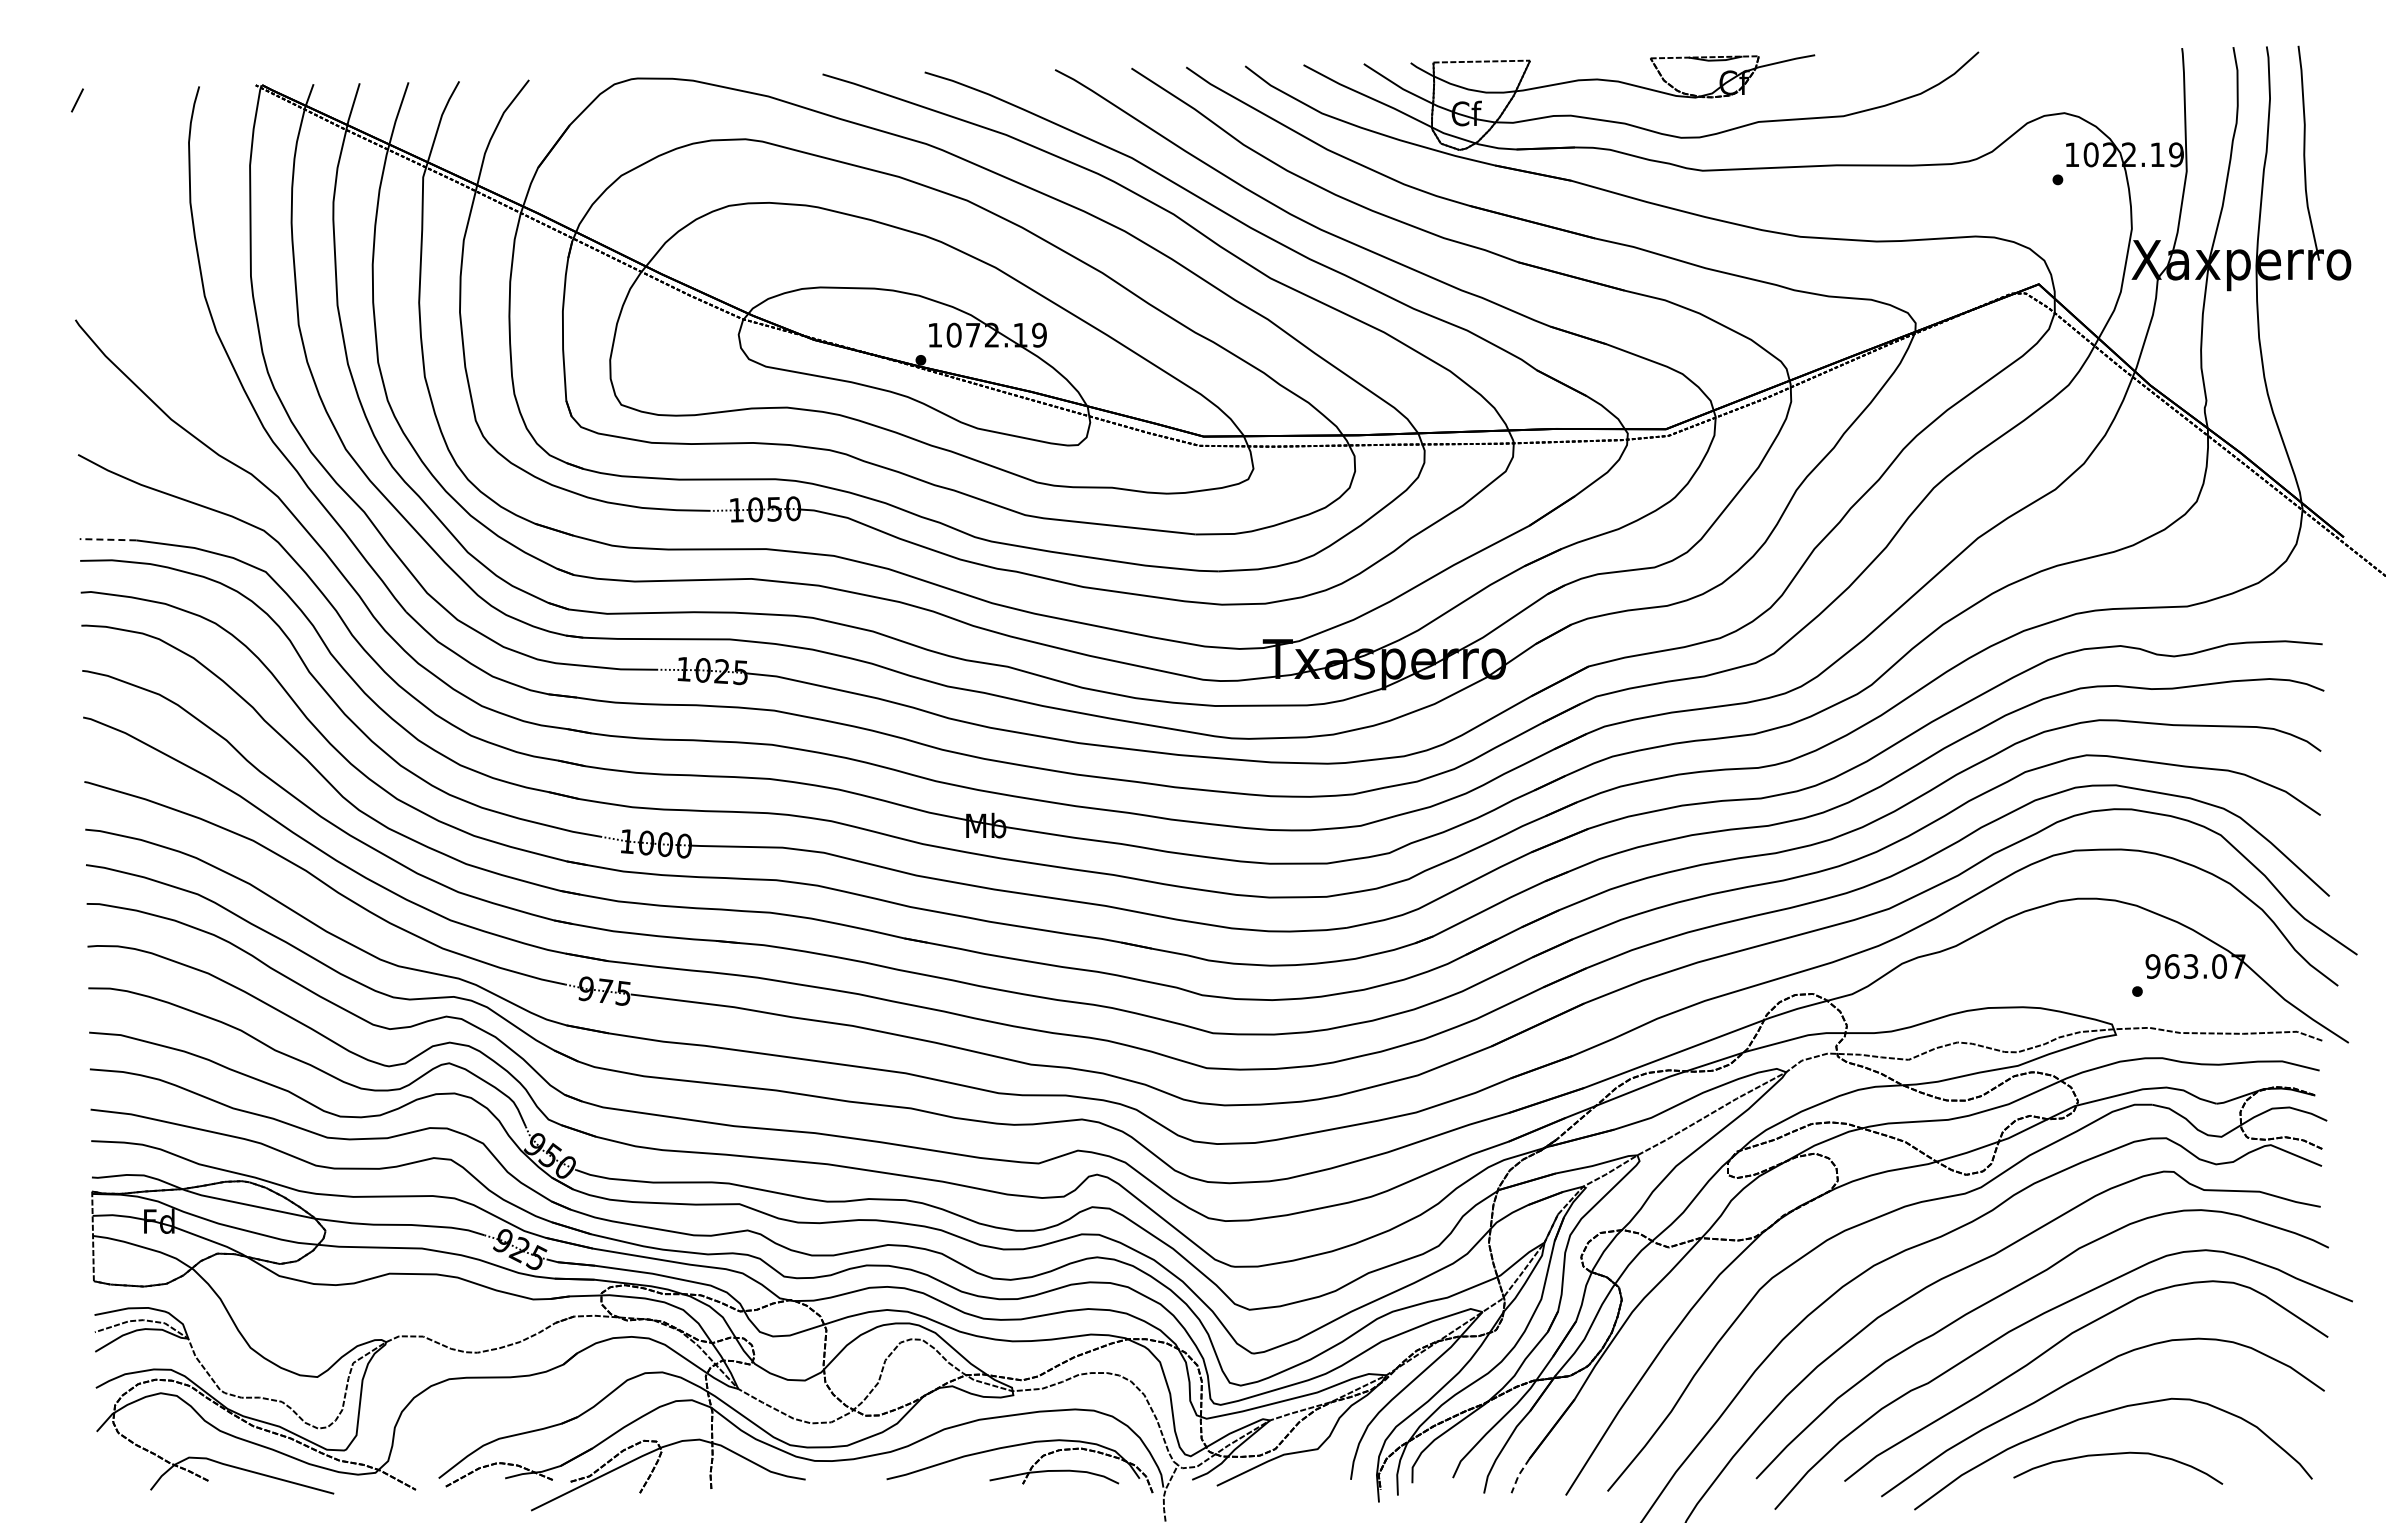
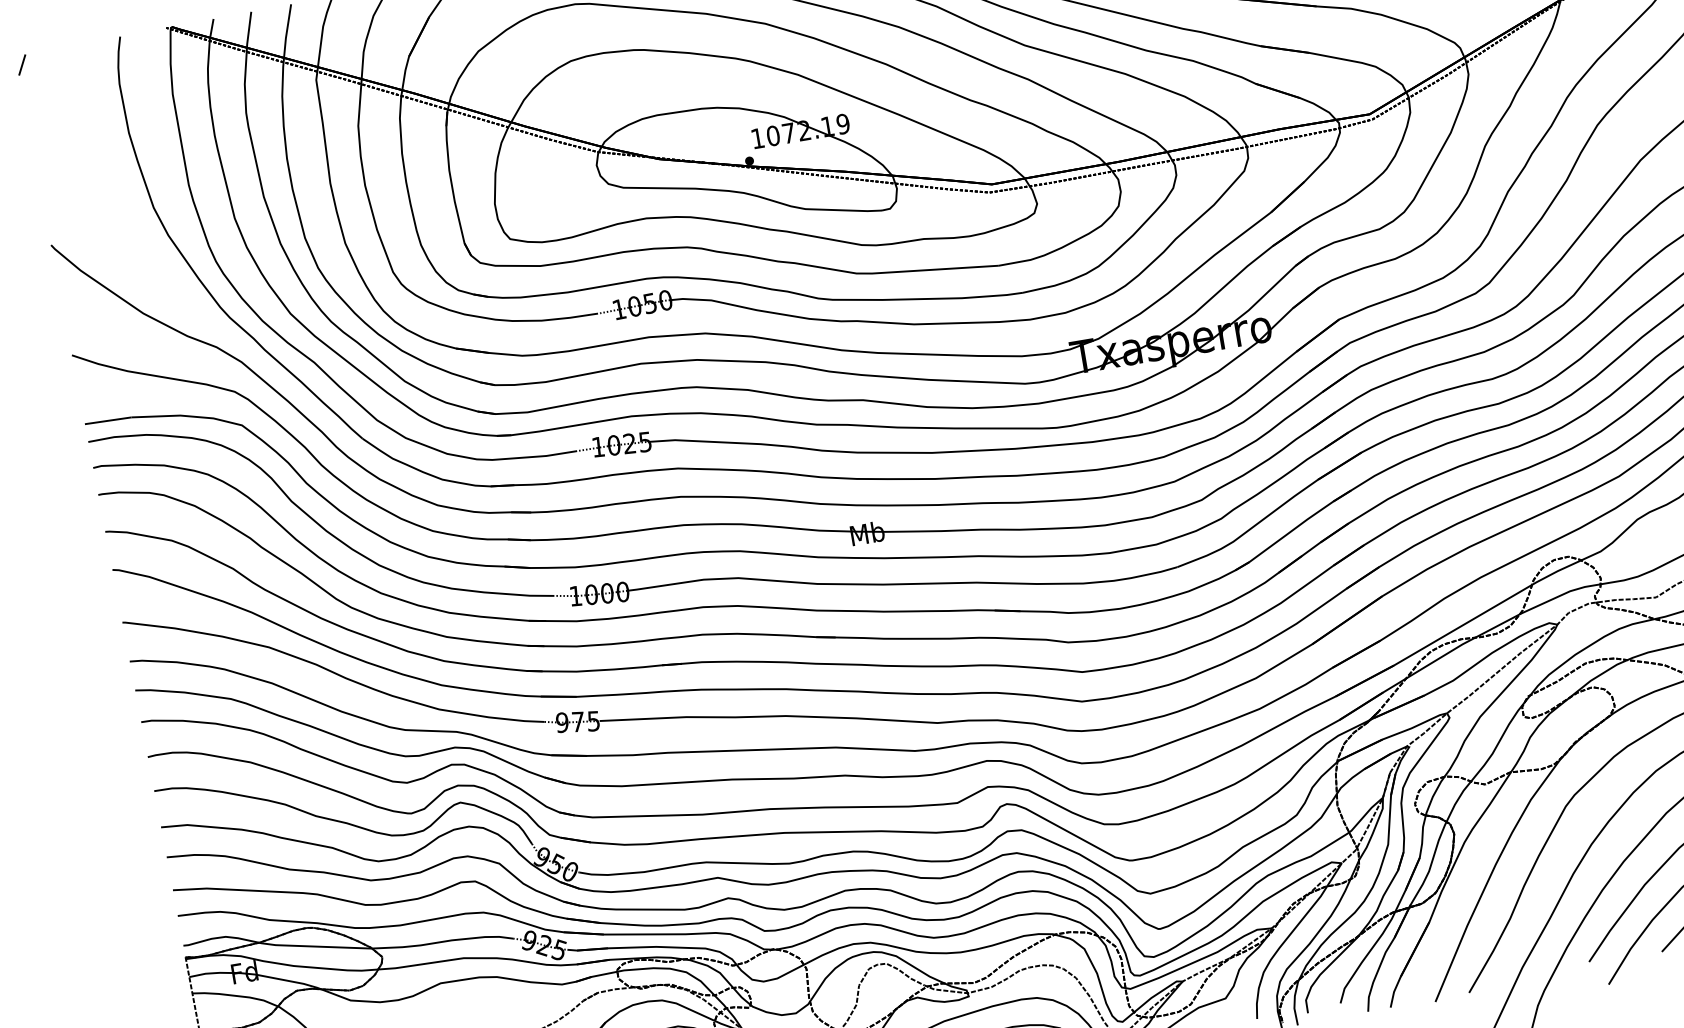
line: (107, 539) -> (107, 420), dashed -> solid
line: (1518, 1475) -> (1393, 992), dashed -> solid

